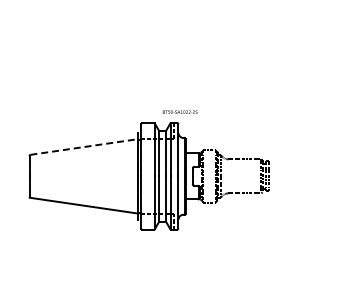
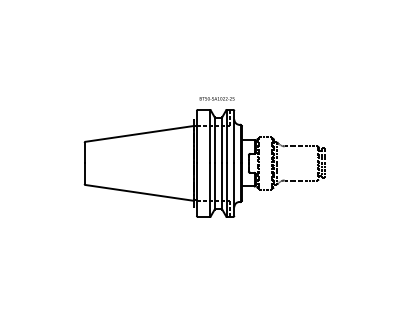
text: (179, 111) -> (216, 98), moved
line: (84, 146) -> (139, 133), dashed -> solid

